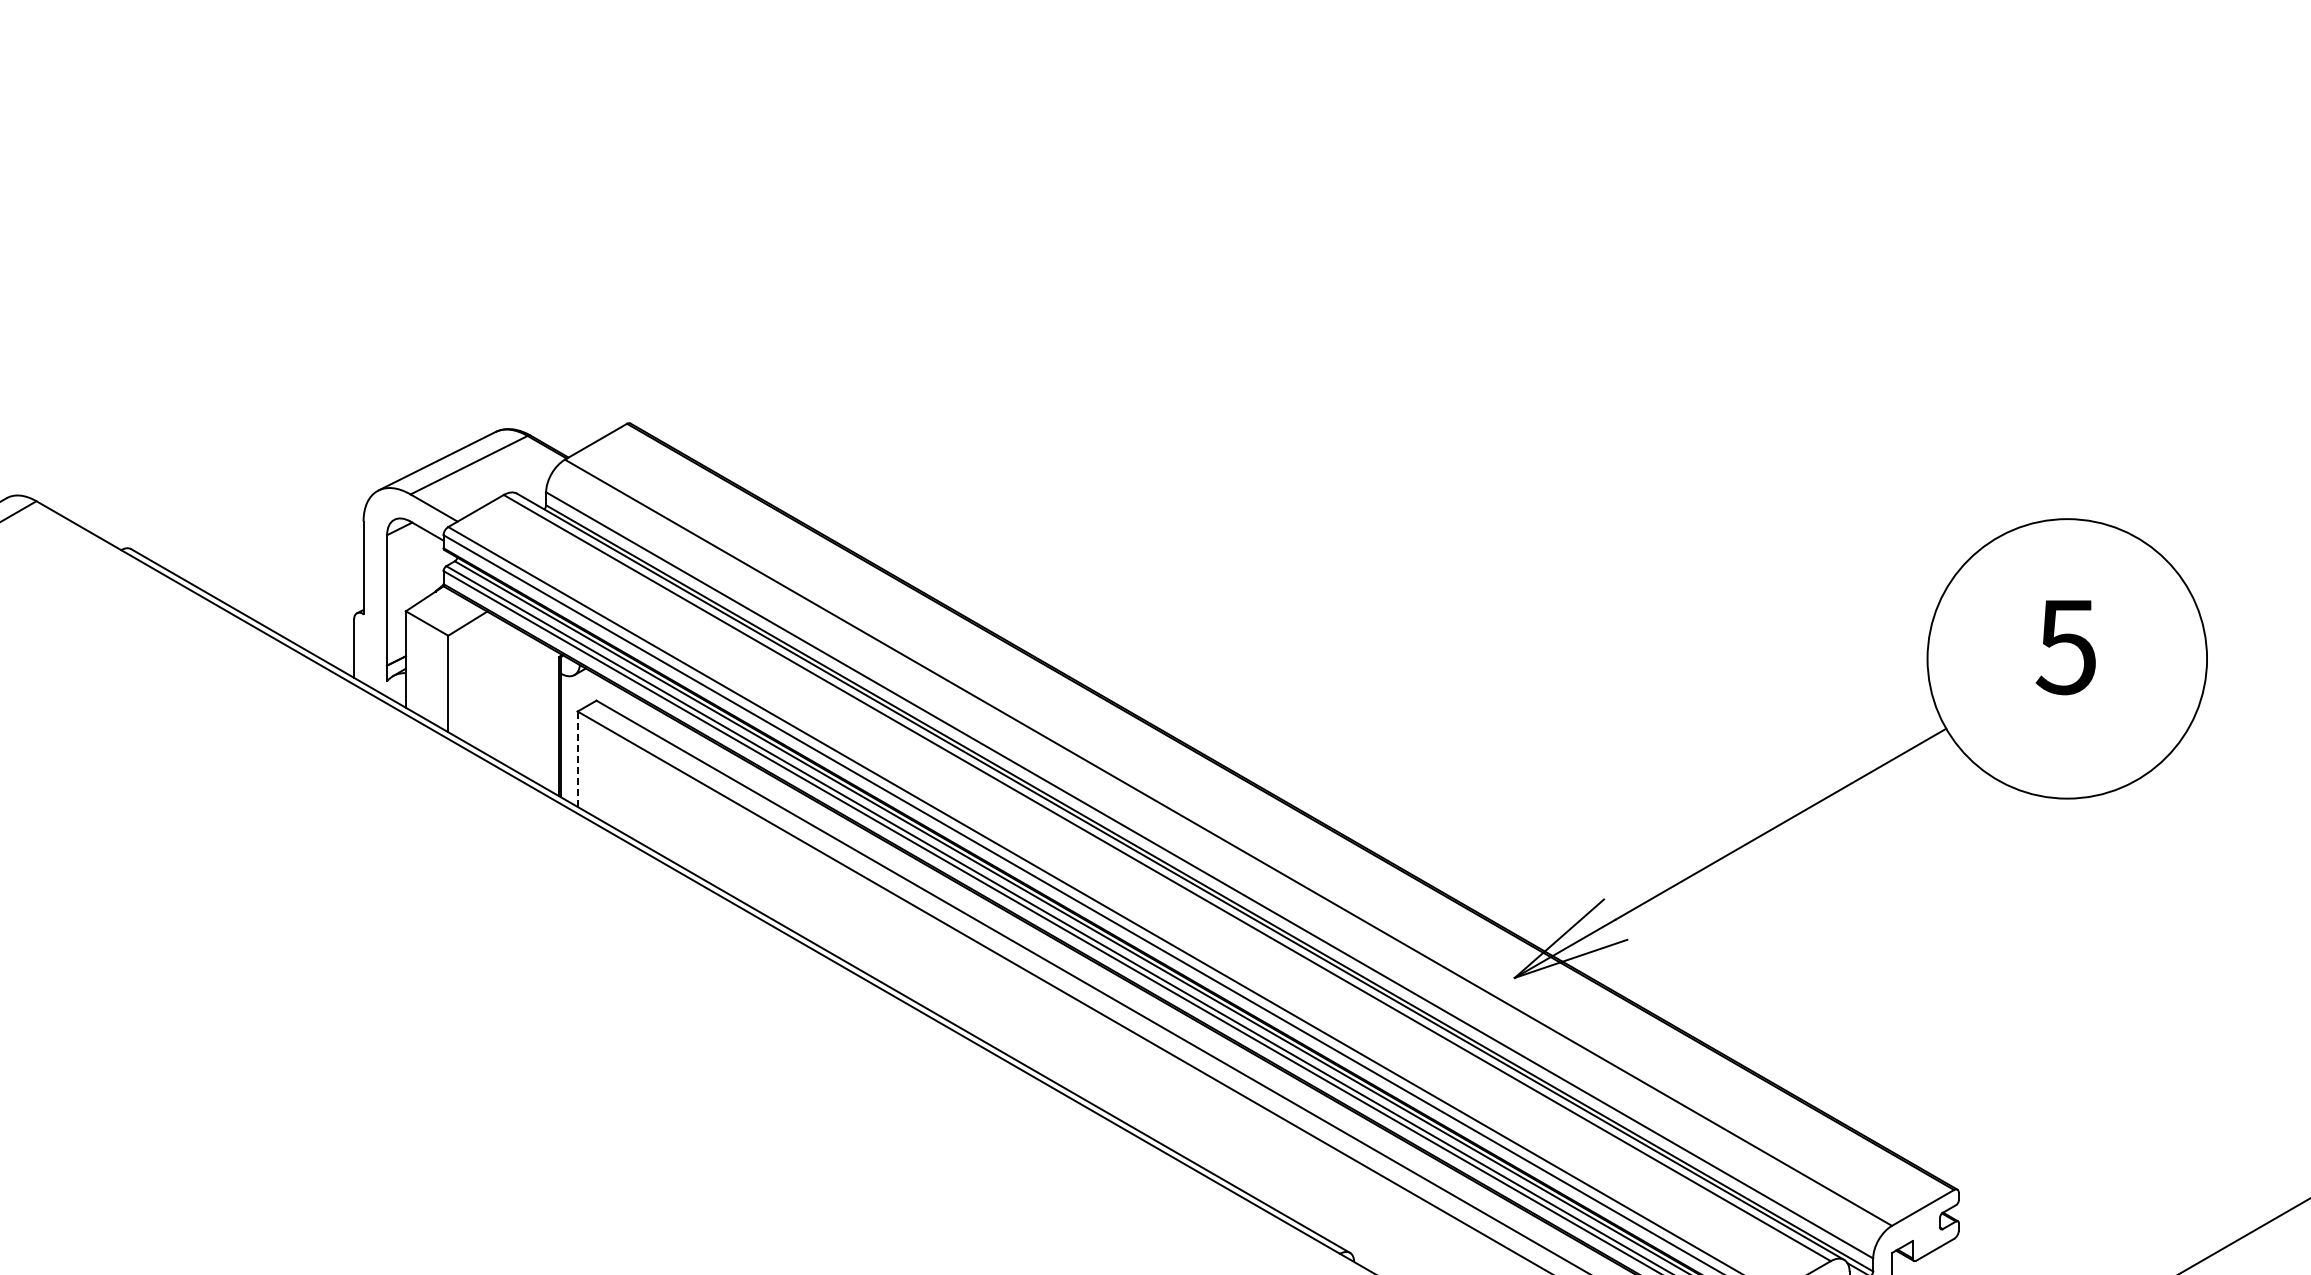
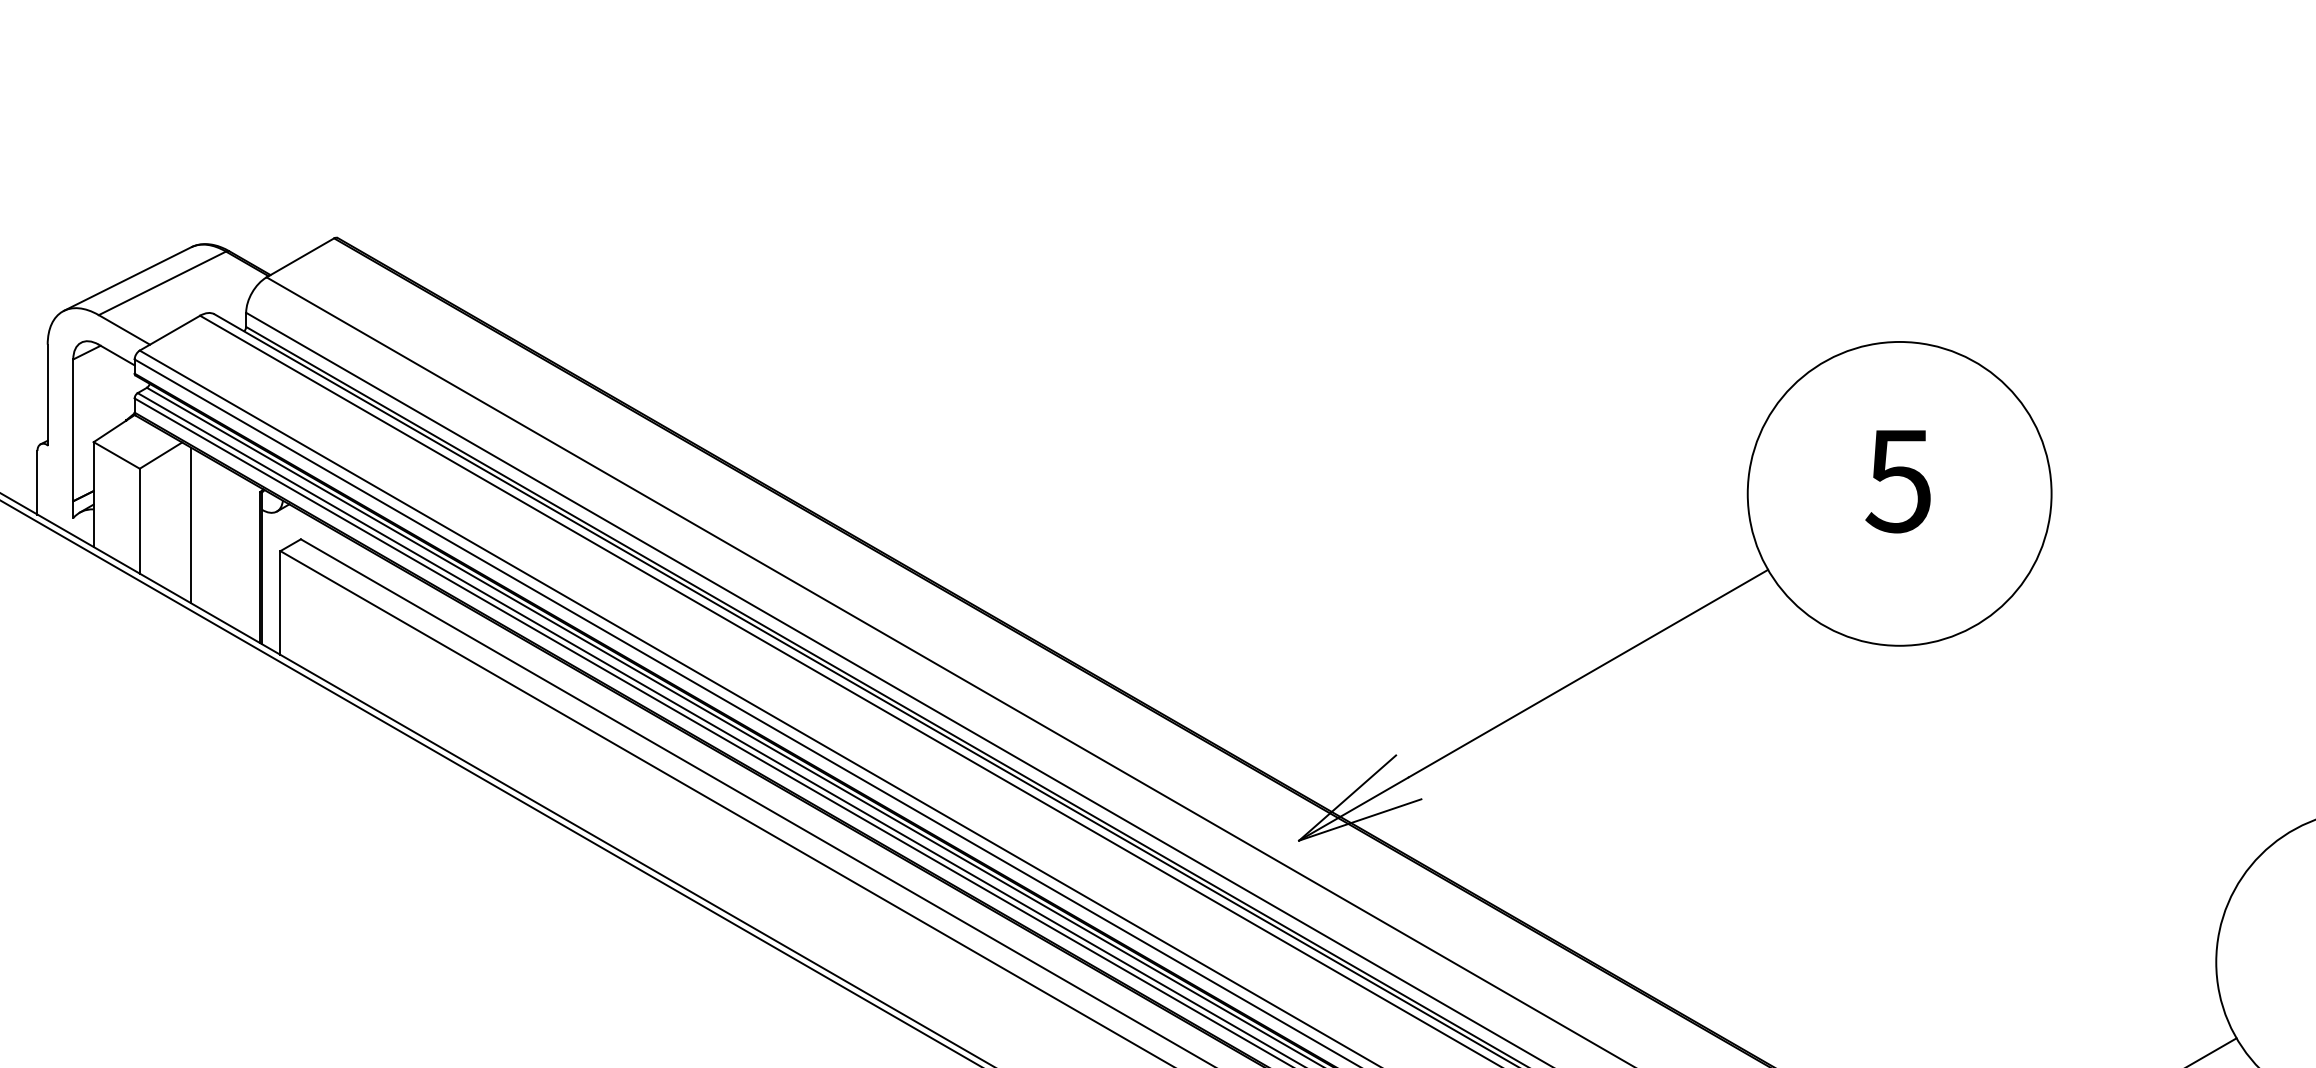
line: (495, 687) -> (191, 524), added
line: (577, 759) -> (280, 603), dashed -> solid

